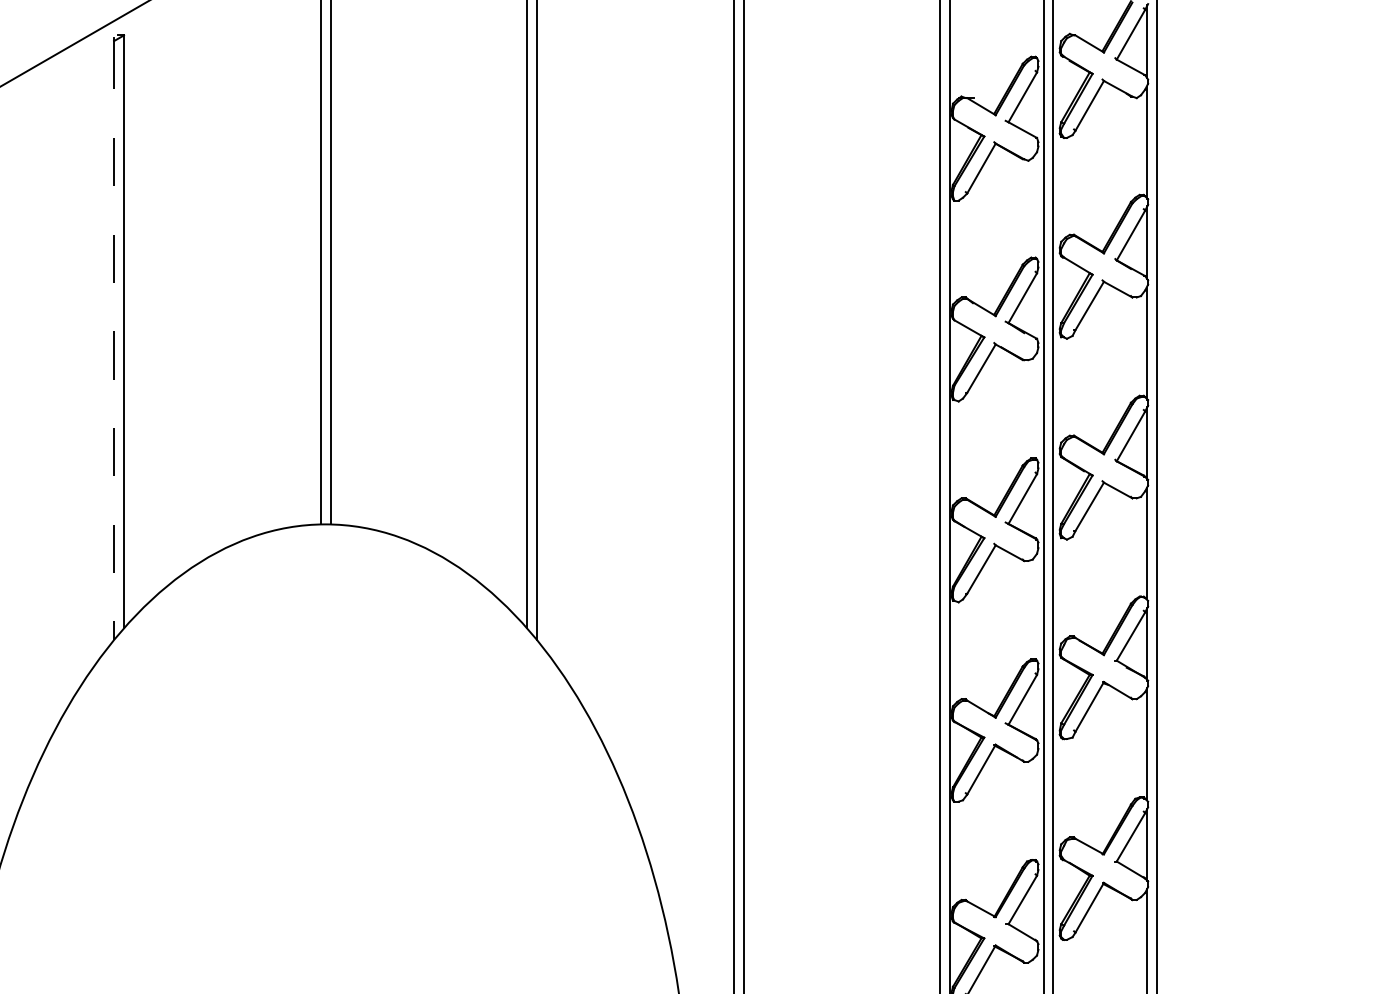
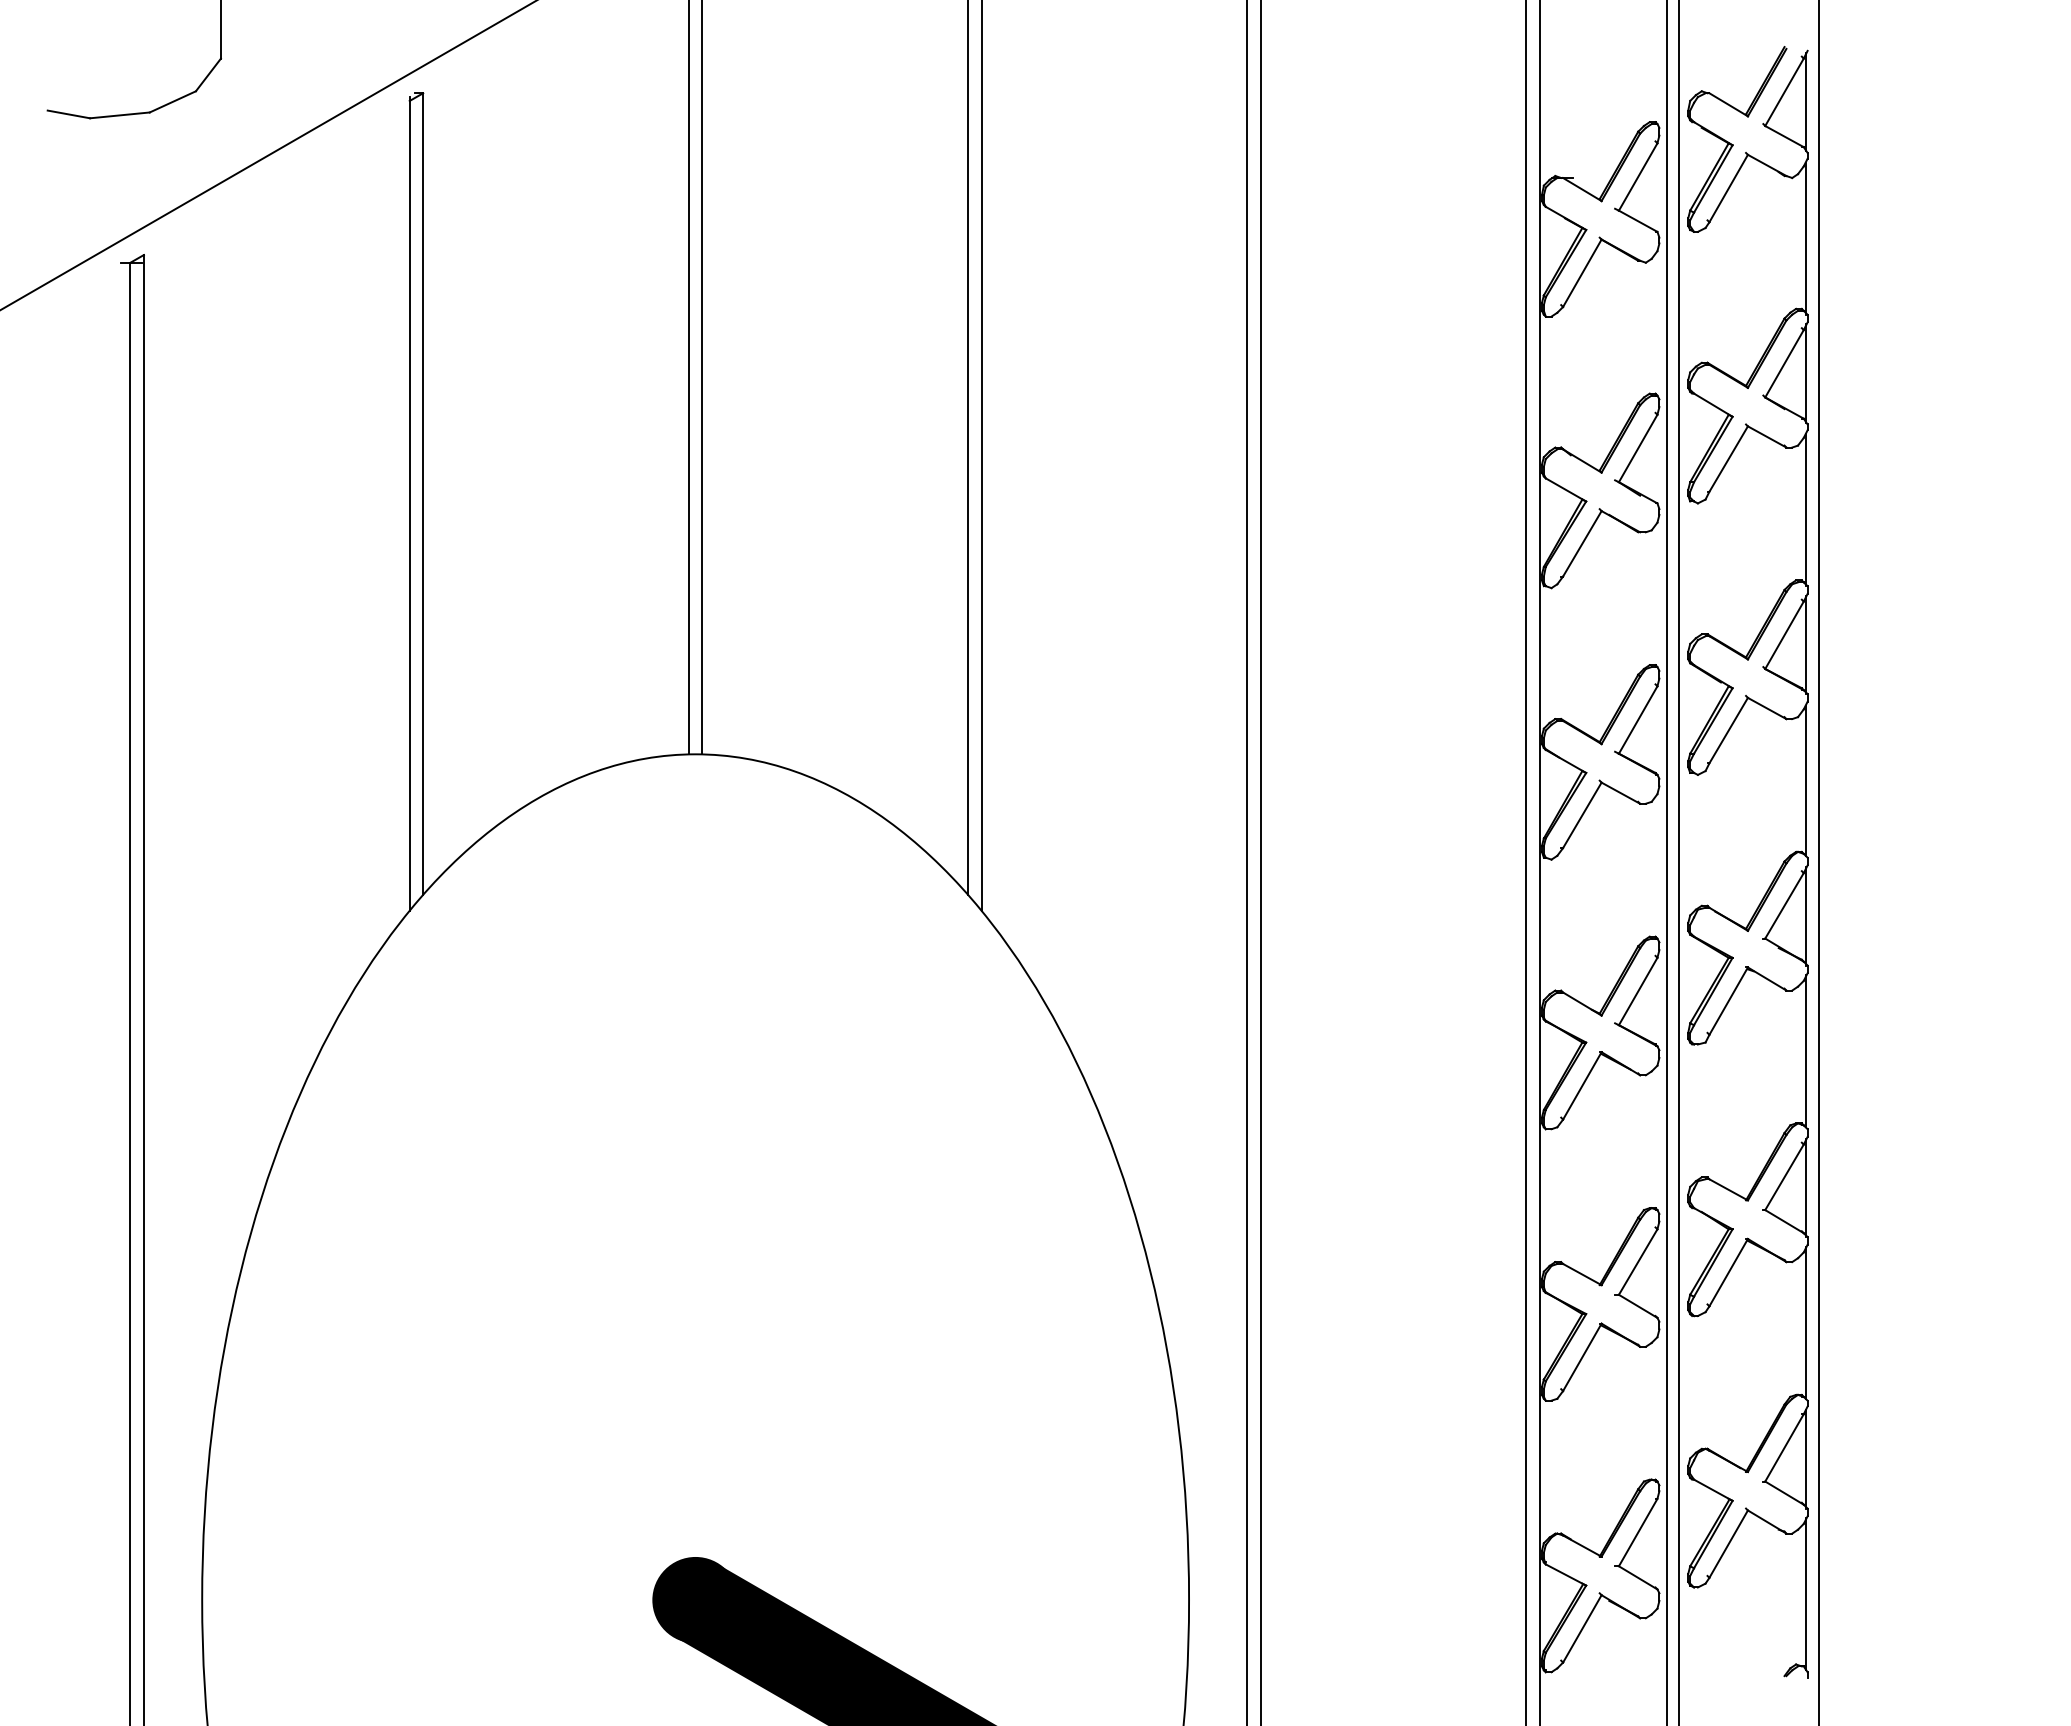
line: (113, 340) -> (409, 505), dashed -> solid

